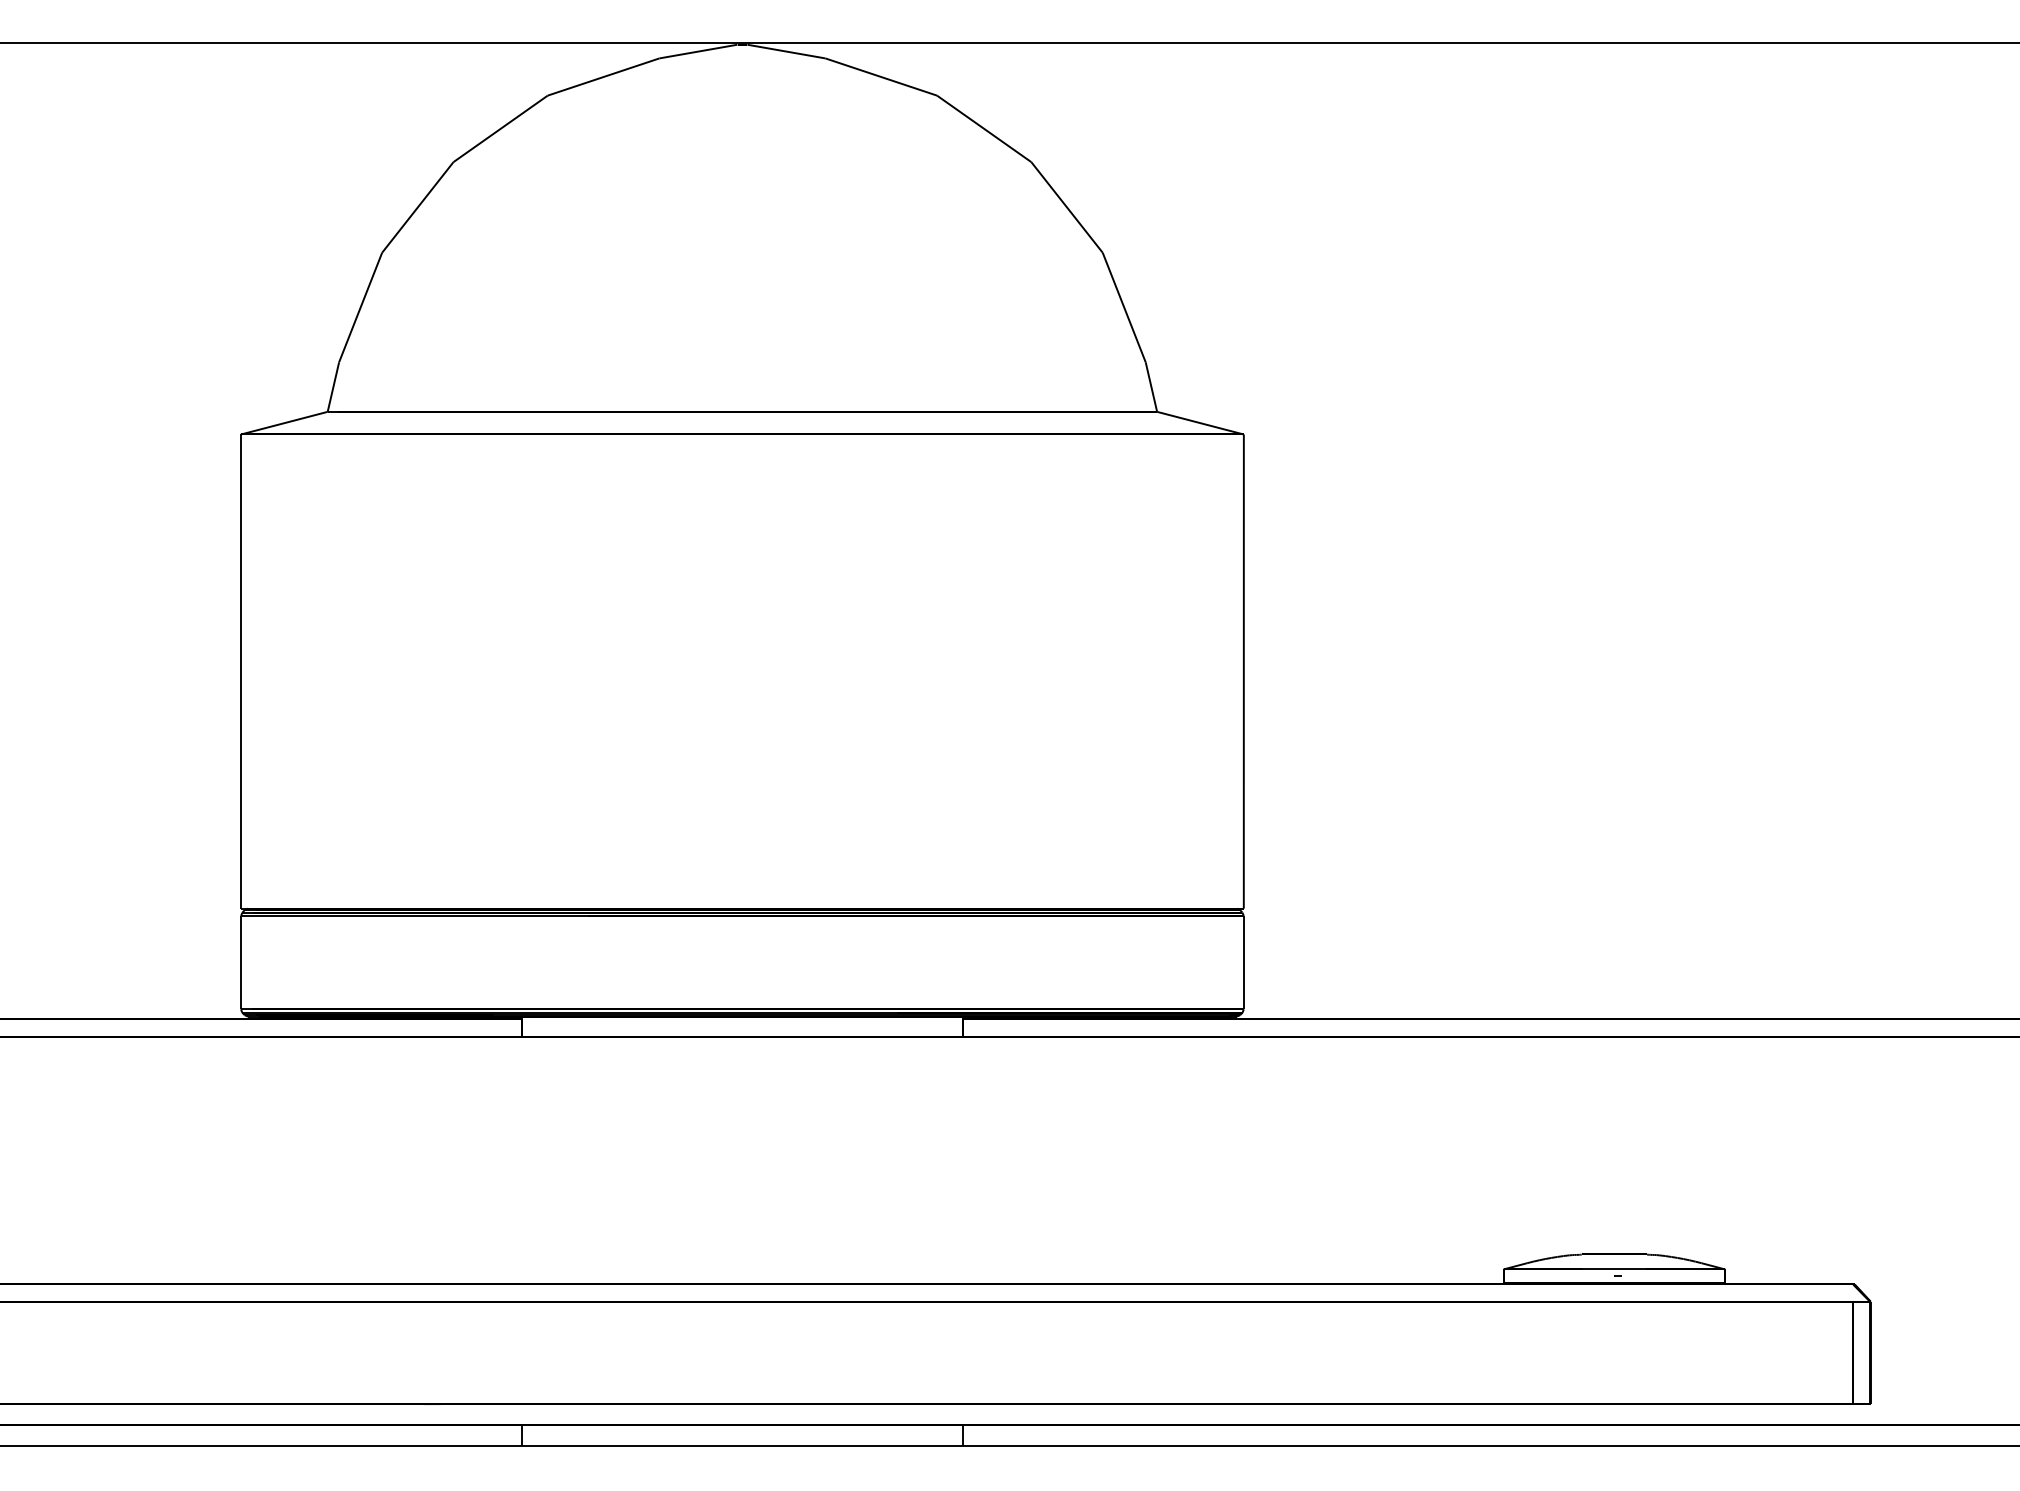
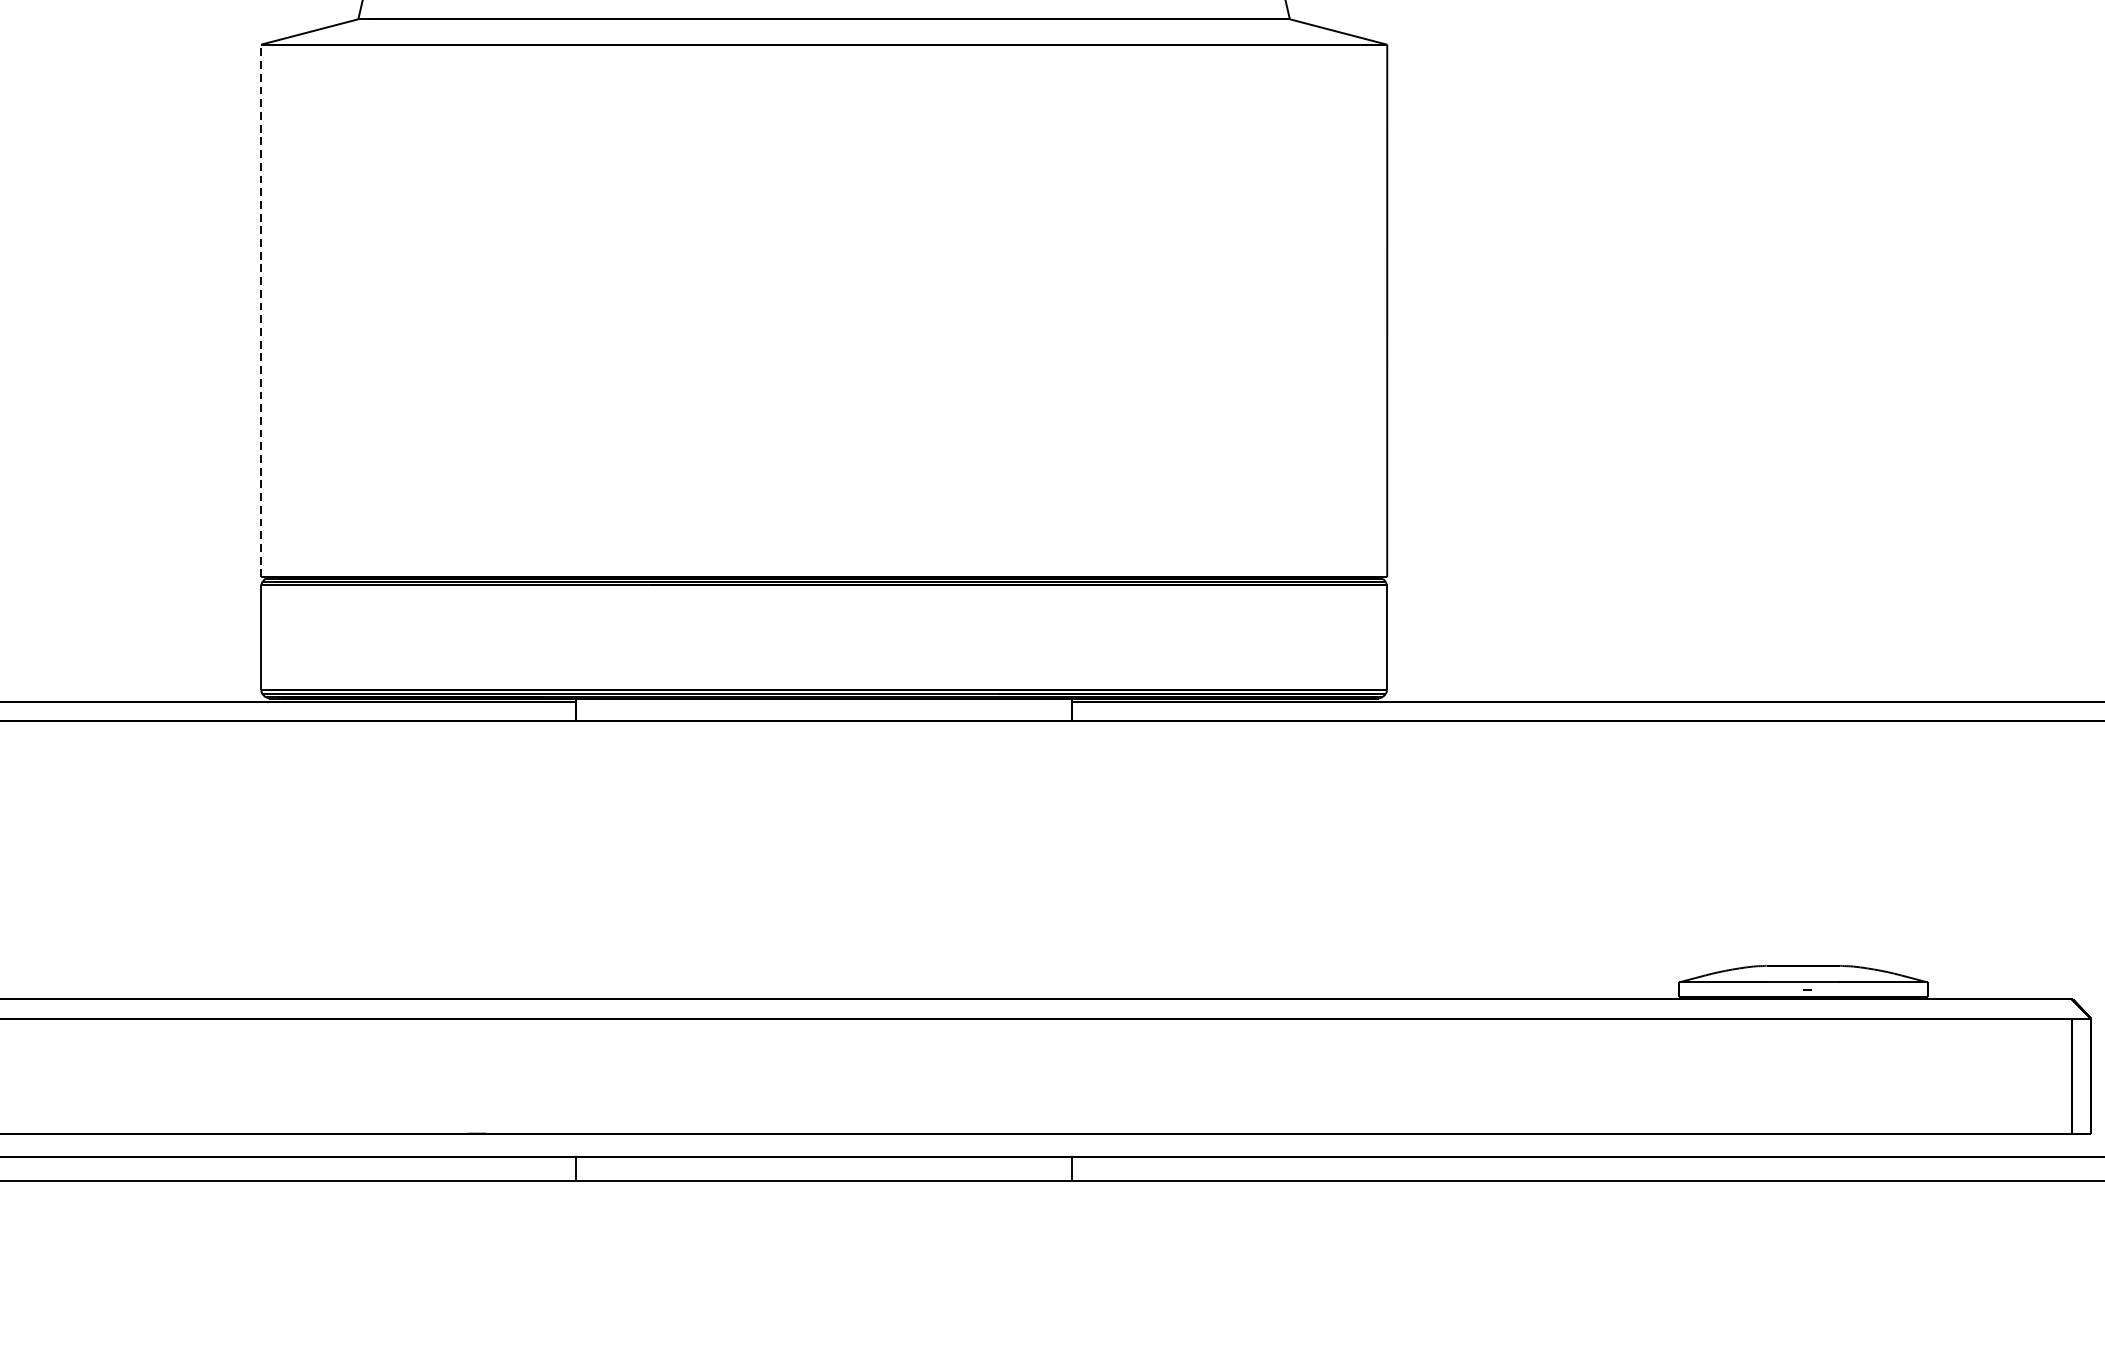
line: (241, 671) -> (261, 310), solid -> dashed

